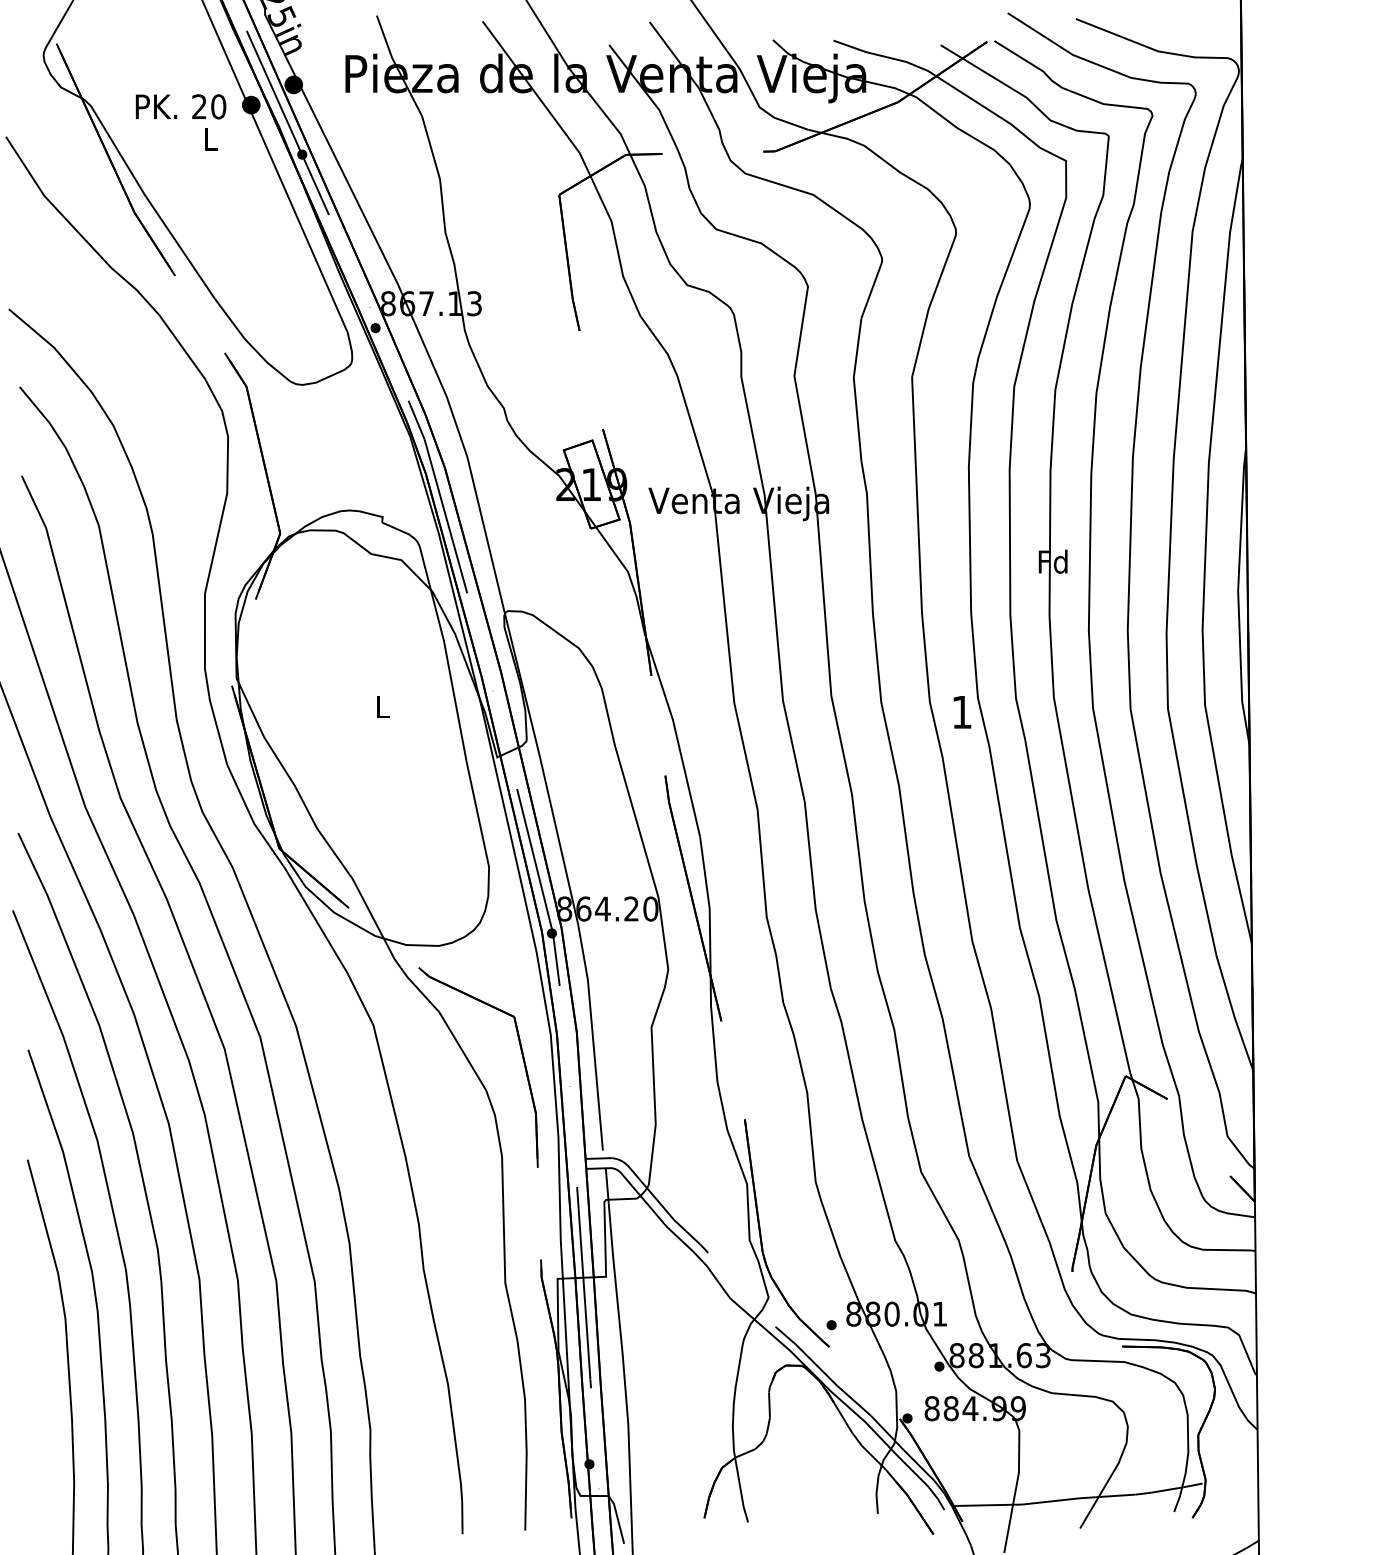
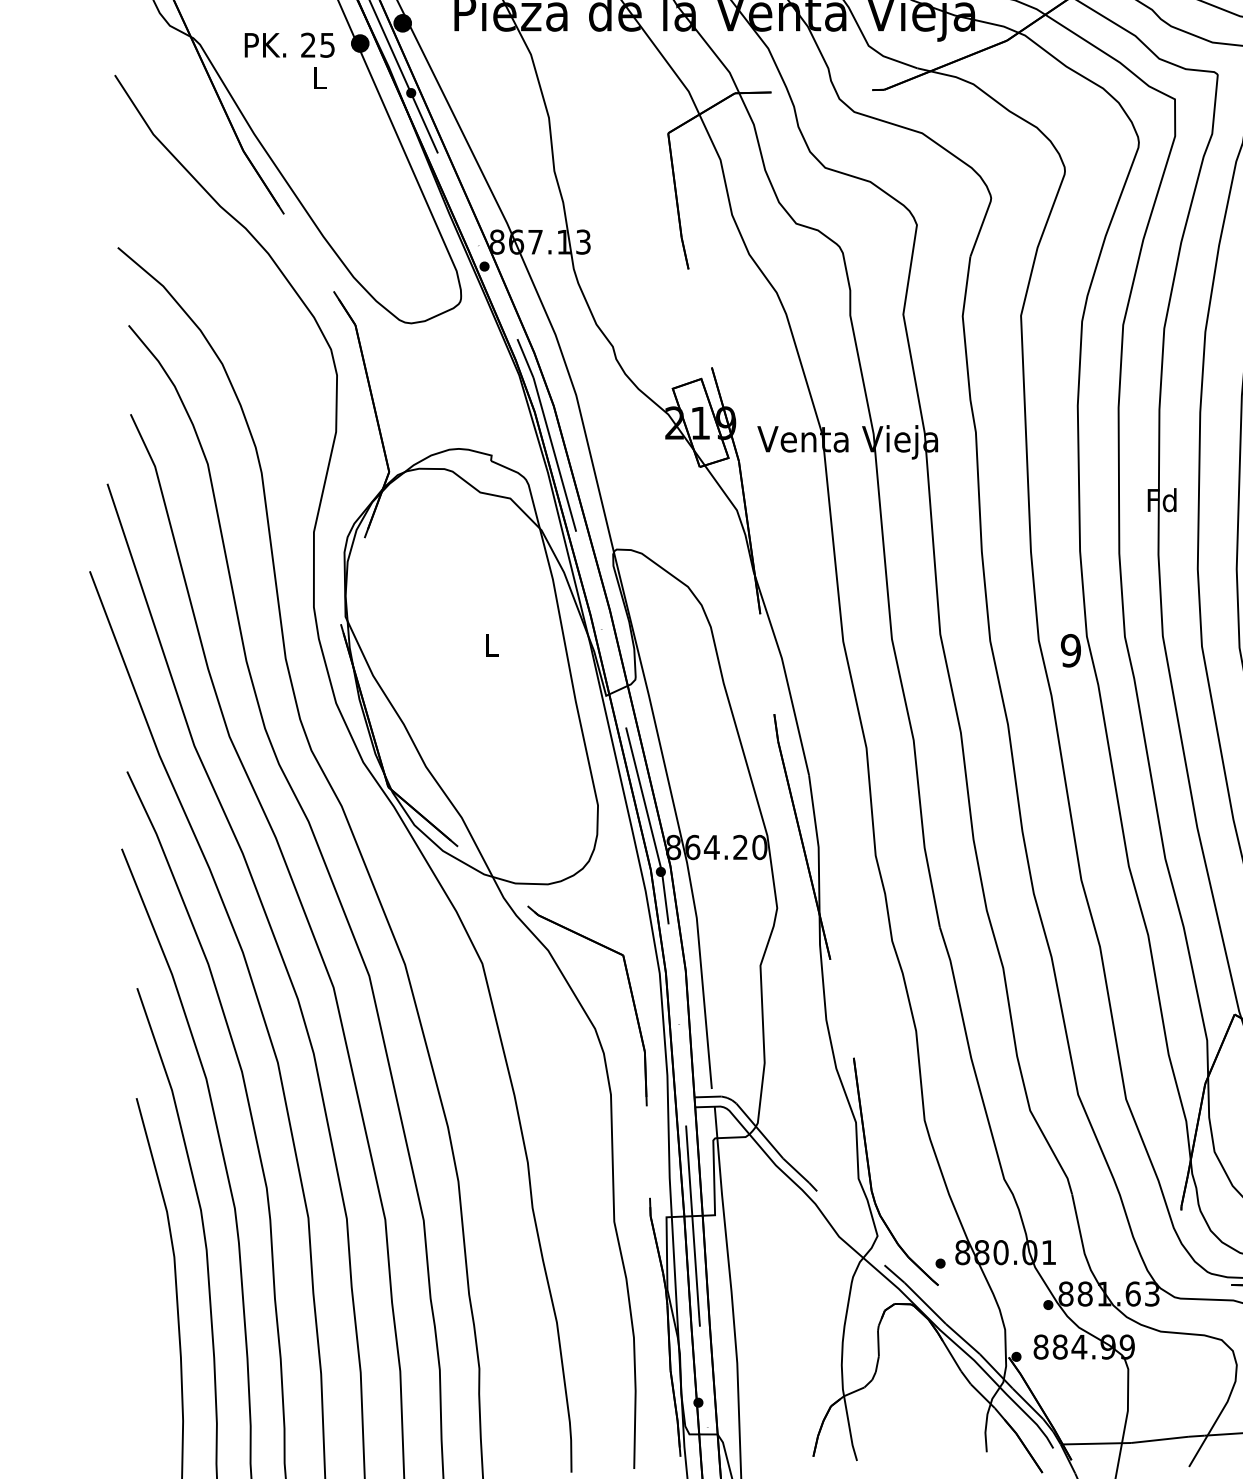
text: (218, 106) -> (327, 44), 20 -> 25
text: (962, 712) -> (1071, 650), 1 -> 9

